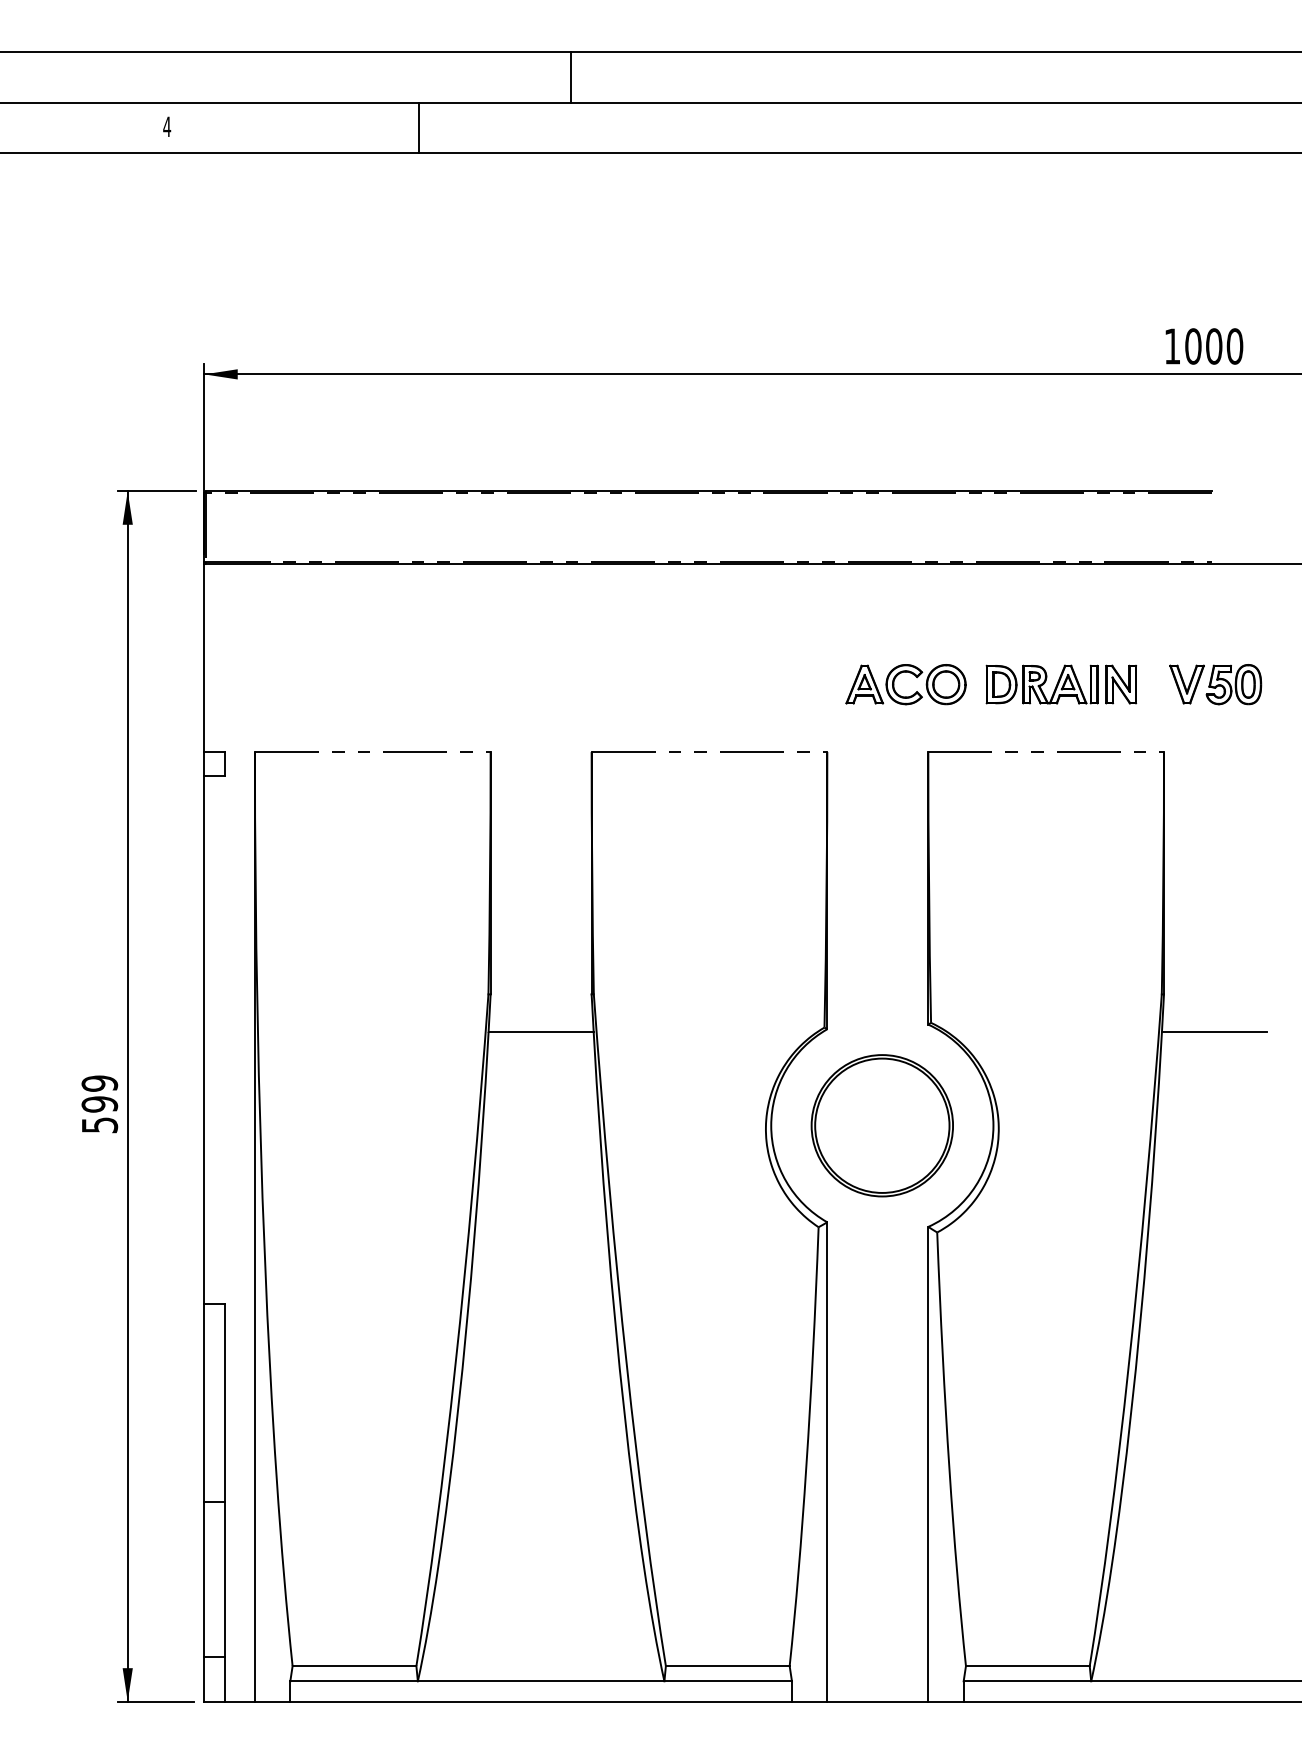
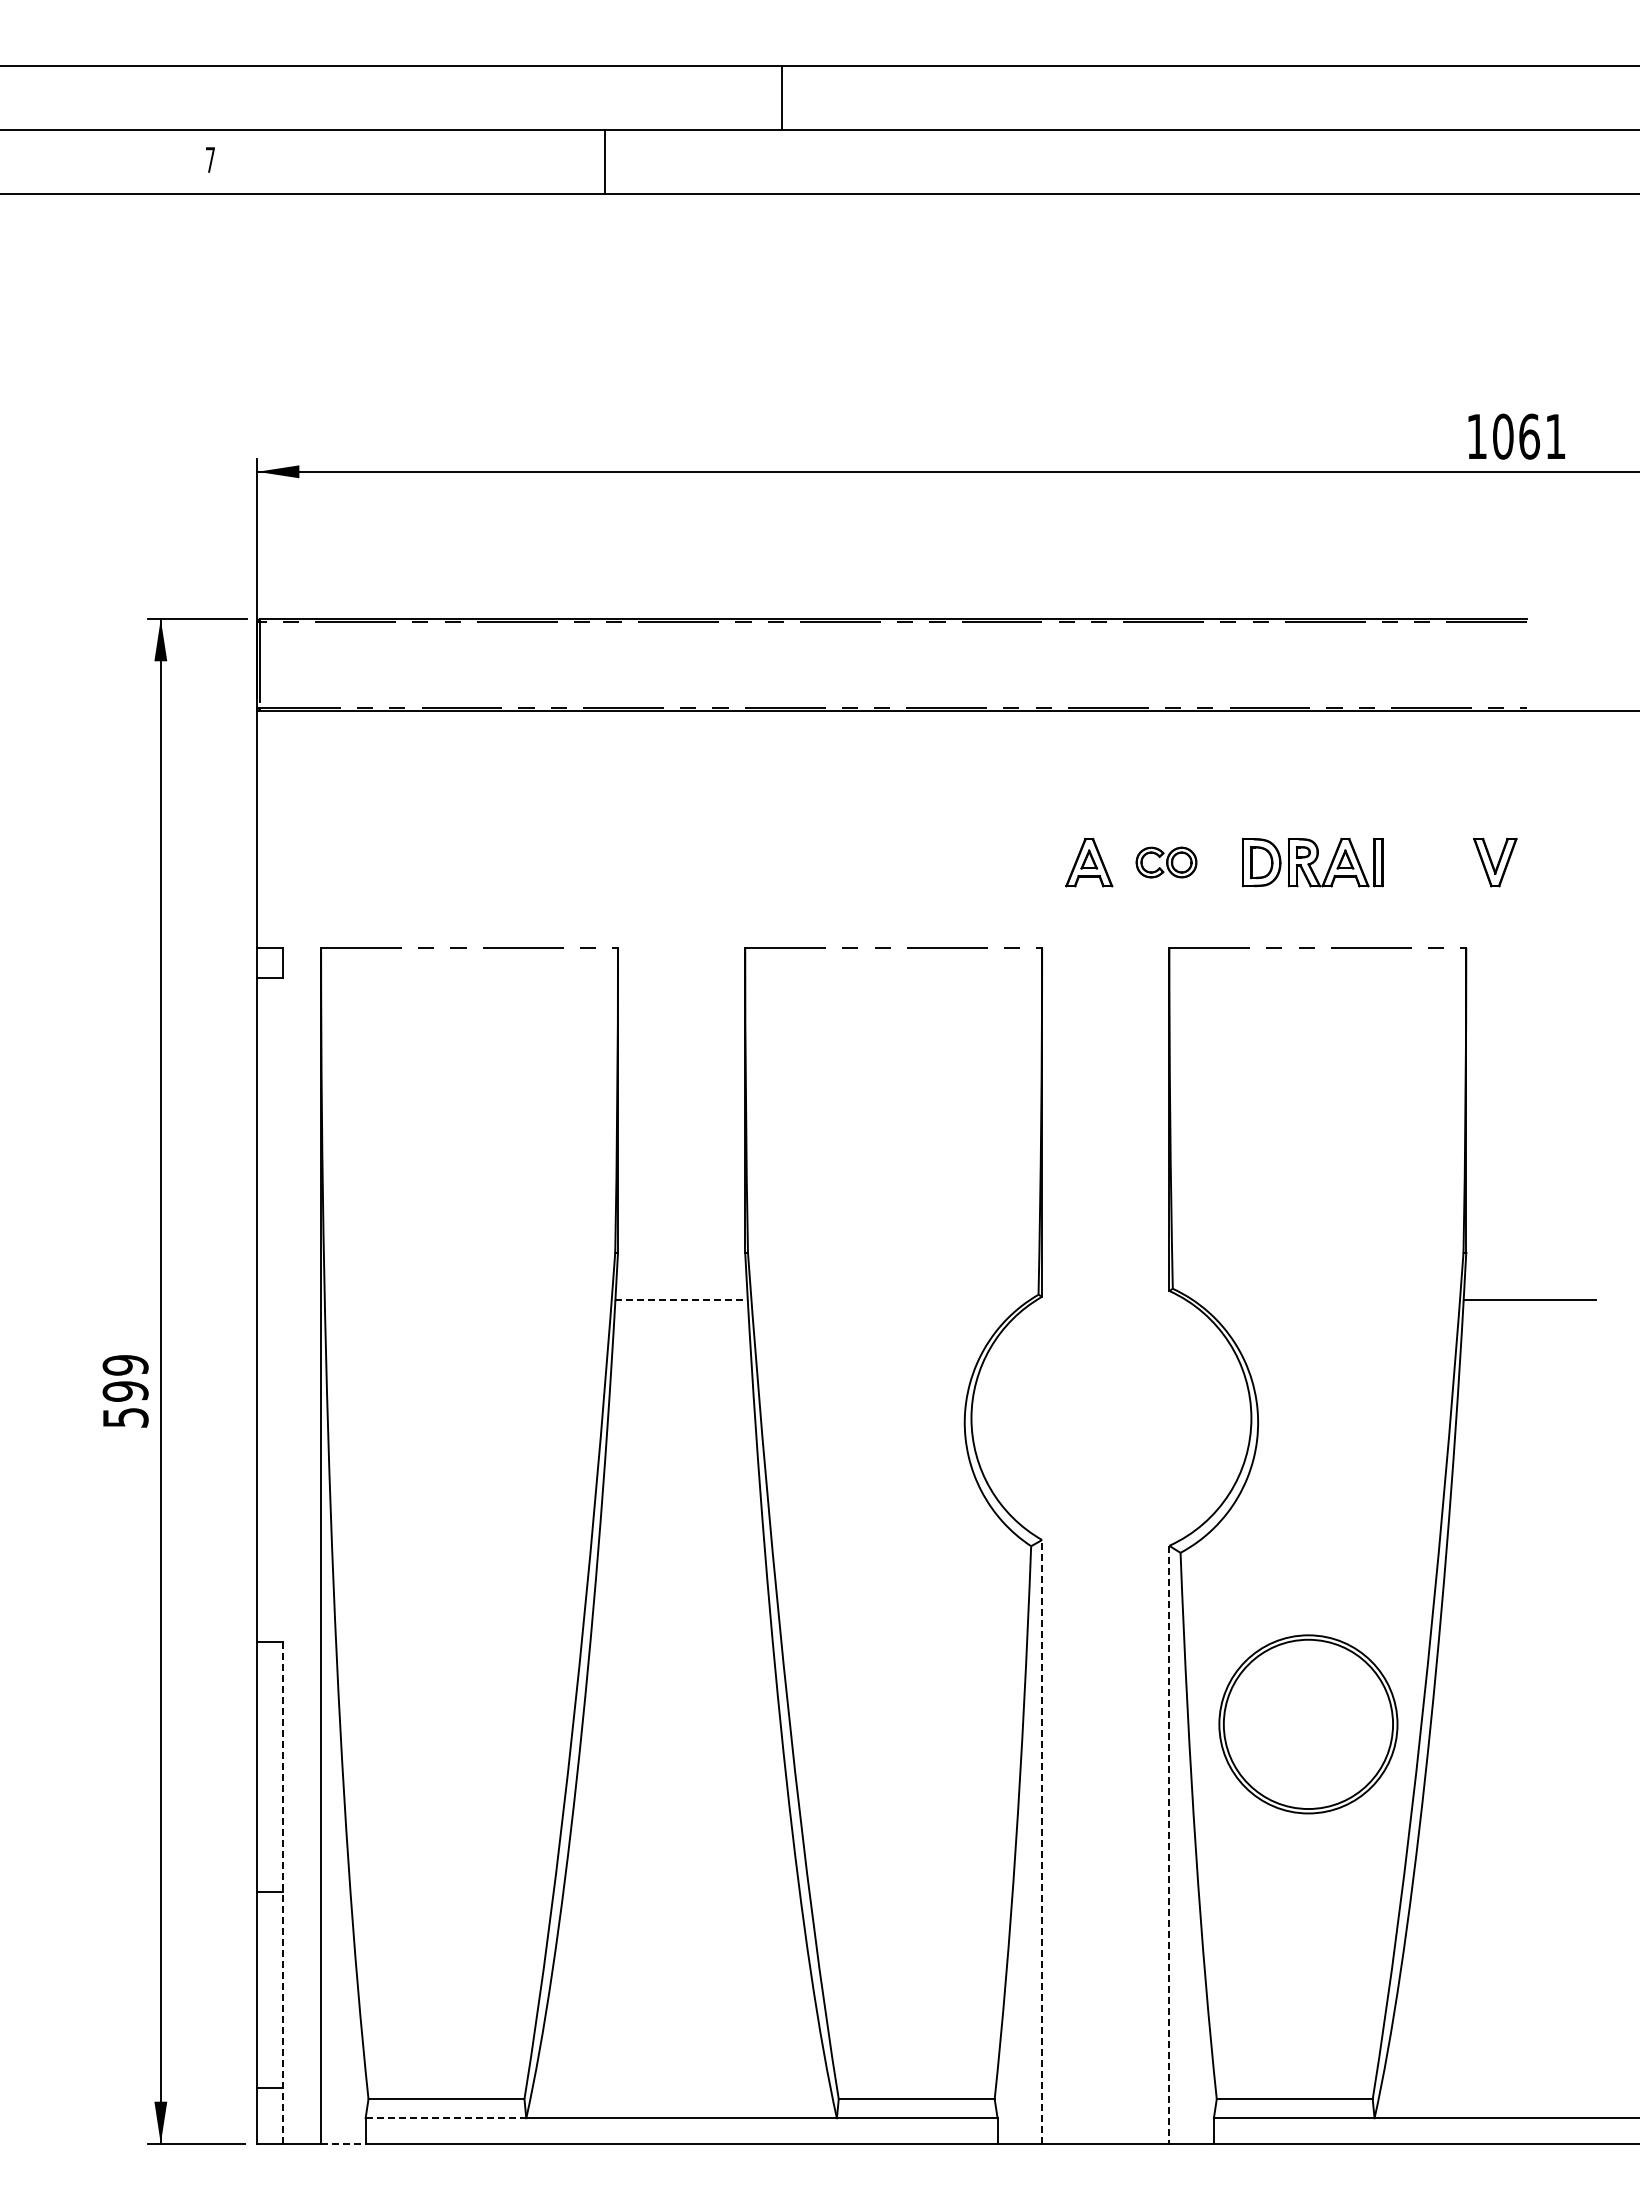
line: (571, 77) -> (782, 97), moved
text: (167, 126) -> (210, 159), 4 -> 7
line: (419, 128) -> (605, 161), moved
text: (1224, 346) -> (1542, 436), 1000 -> 1061
part: (926, 684) -> (1166, 862), size x0.6
part: (1120, 684) -> (1411, 862), removed
part: (1234, 684) -> (1554, 862), removed
line: (541, 1032) -> (682, 1300), solid -> dashed
part: (882, 1125) -> (1308, 1724), moved
line: (827, 1461) -> (1042, 1841), solid -> dashed
line: (928, 1464) -> (1169, 1844), solid -> dashed
line: (224, 1502) -> (282, 1893), solid -> dashed
line: (354, 1681) -> (446, 2118), solid -> dashed
line: (272, 1701) -> (343, 2143), solid -> dashed

